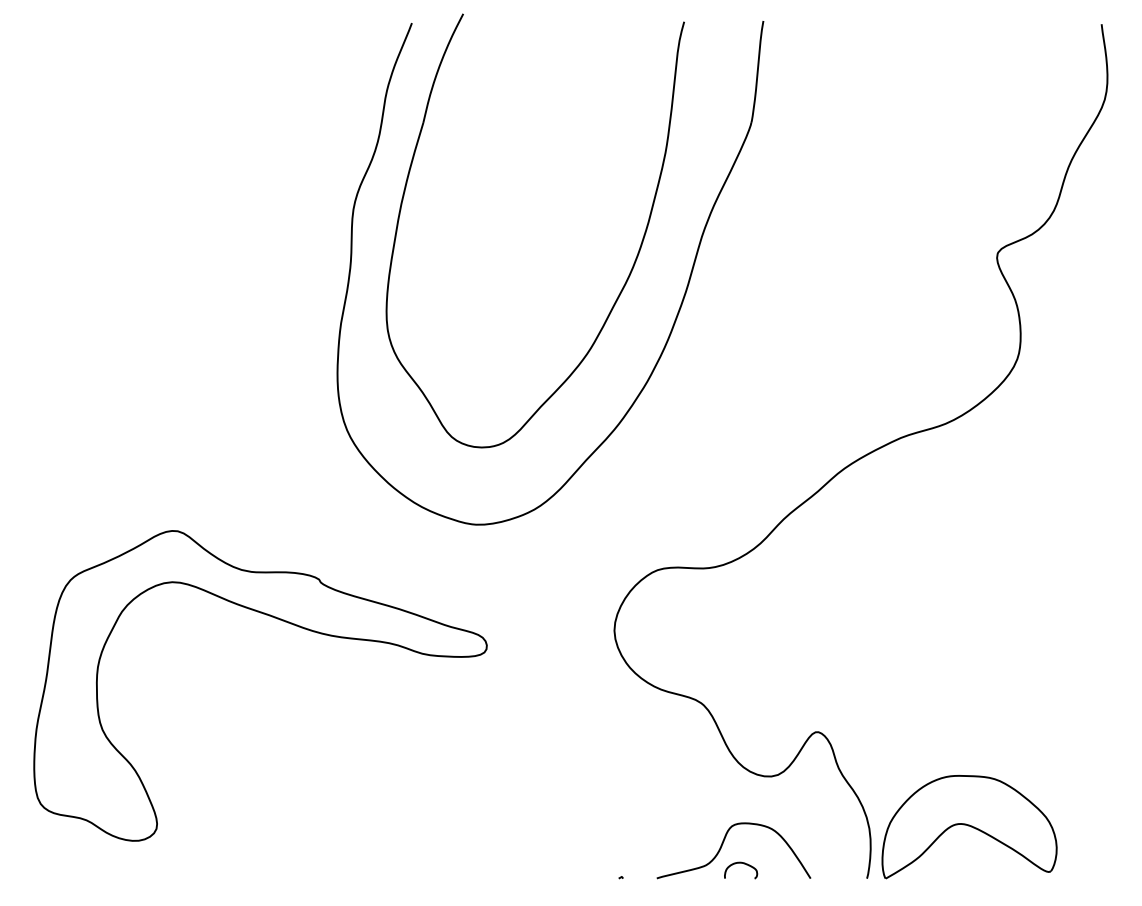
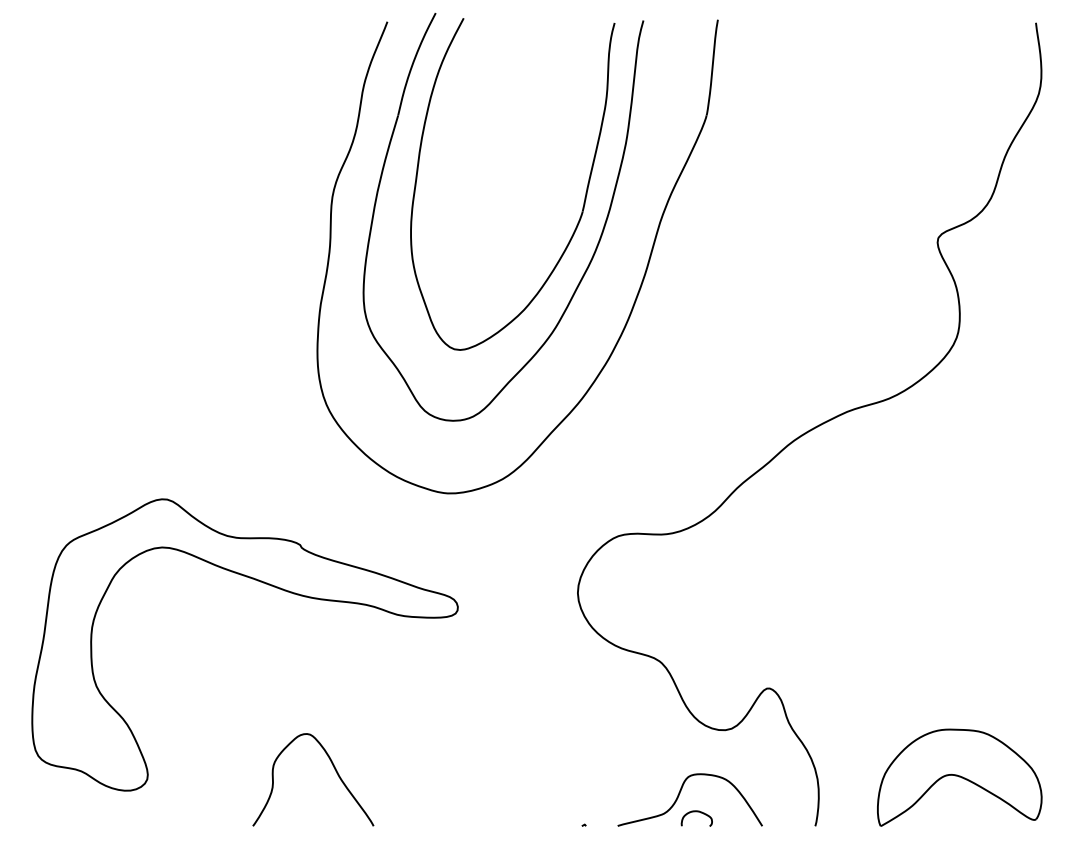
part: (621, 210) -> (584, 197), added
curve: (354, 816) -> (333, 767), added
part: (969, 827) -> (959, 778), moved

